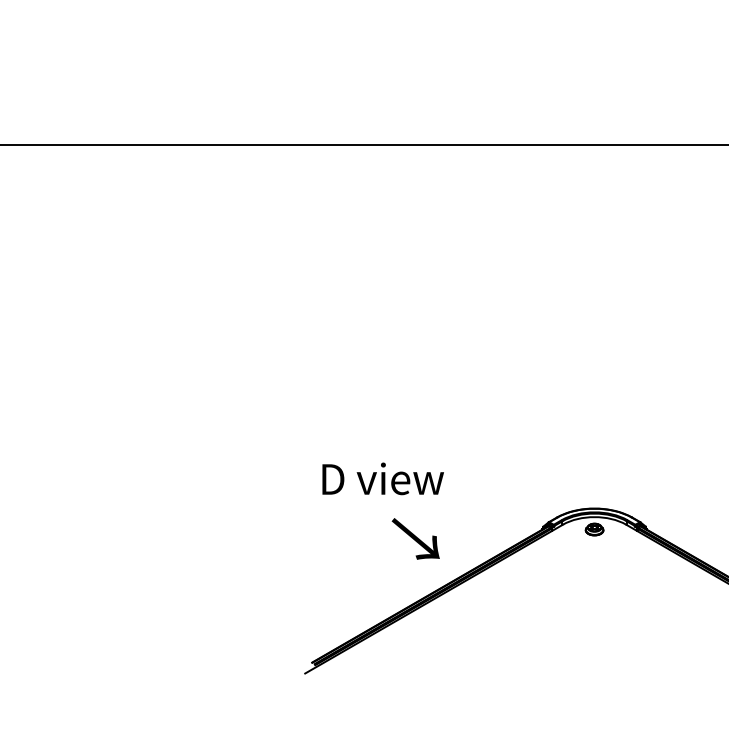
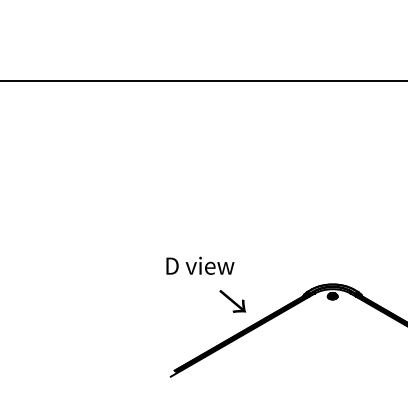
text: (383, 478) -> (200, 265), moved

